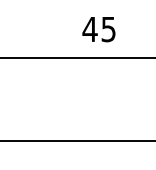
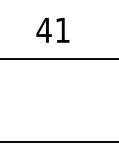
text: (108, 29) -> (62, 30), 45 -> 41

